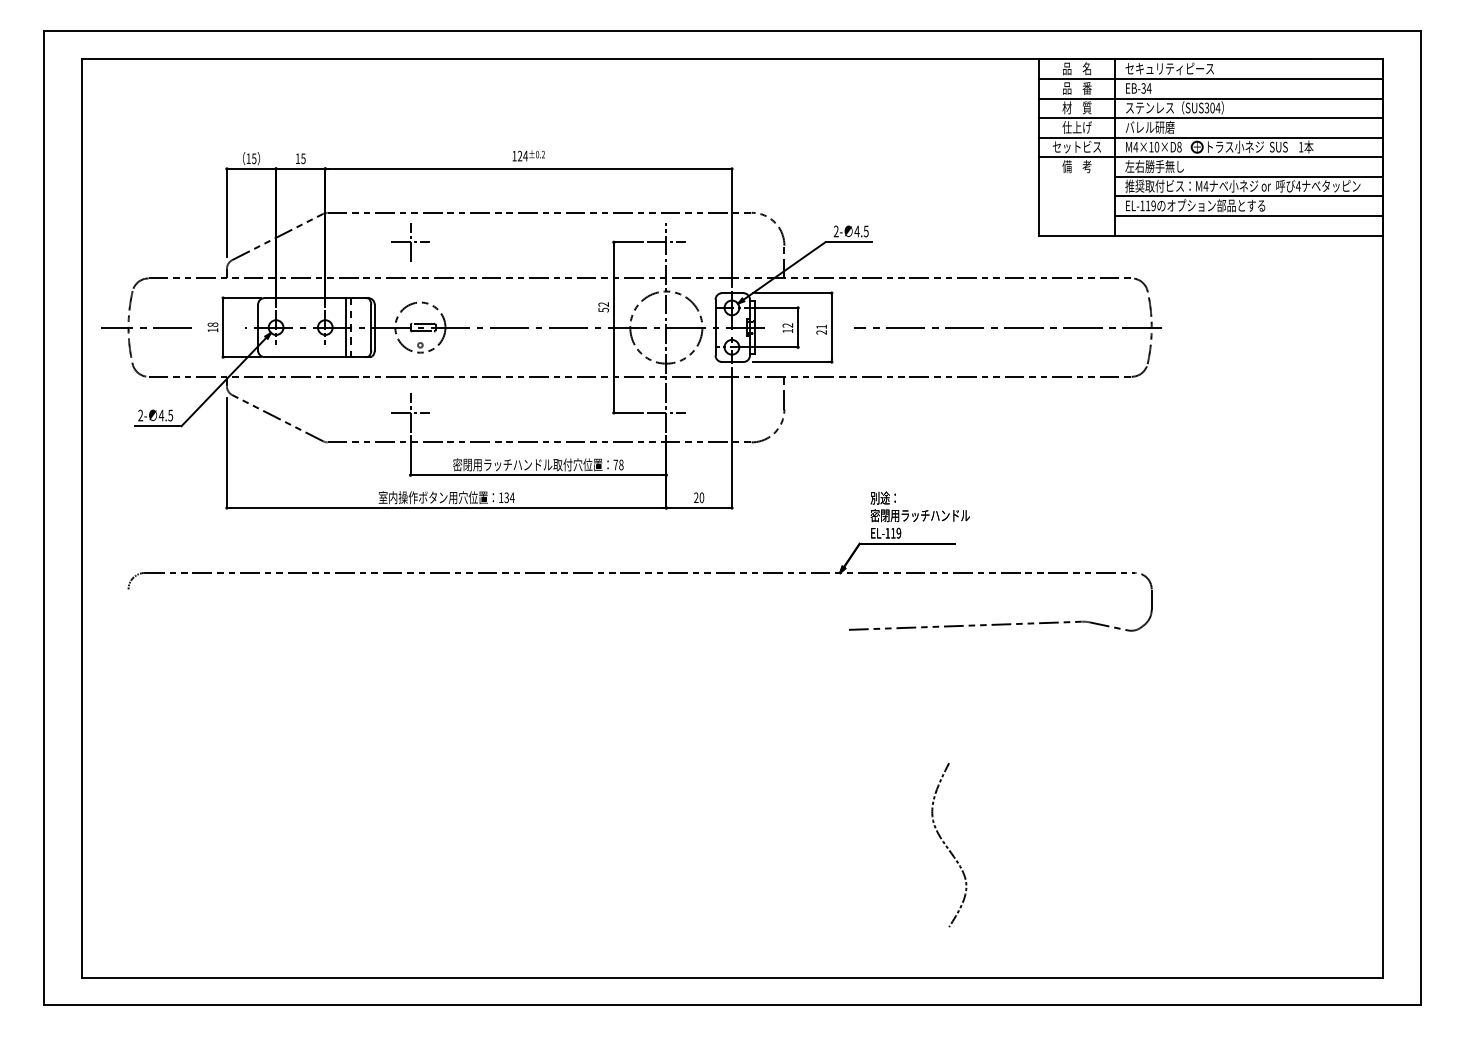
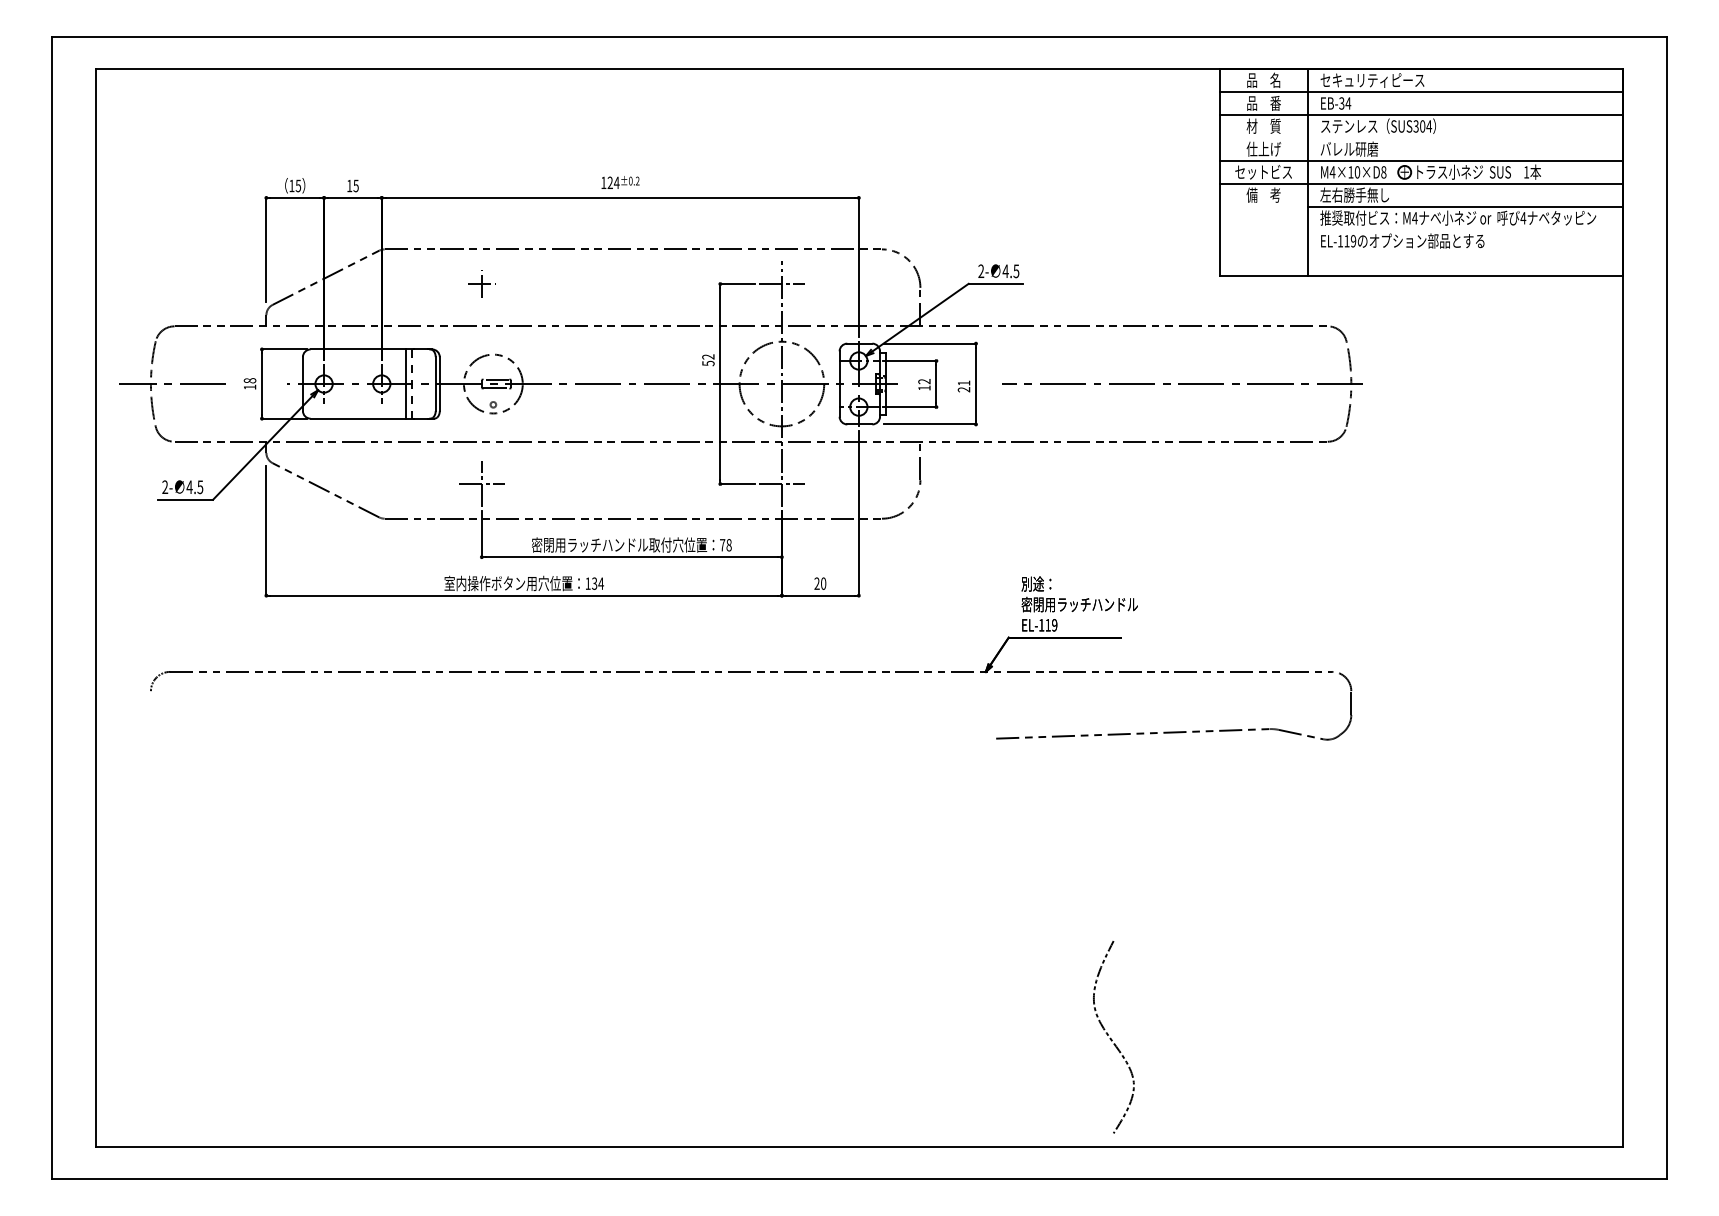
line: (1211, 118) -> (1421, 138), removed
line: (1249, 196) -> (1465, 230), removed
line: (1249, 216) -> (1465, 253), removed
part: (410, 241) -> (481, 283), size x0.6
curve: (947, 846) -> (1111, 1038), moved

